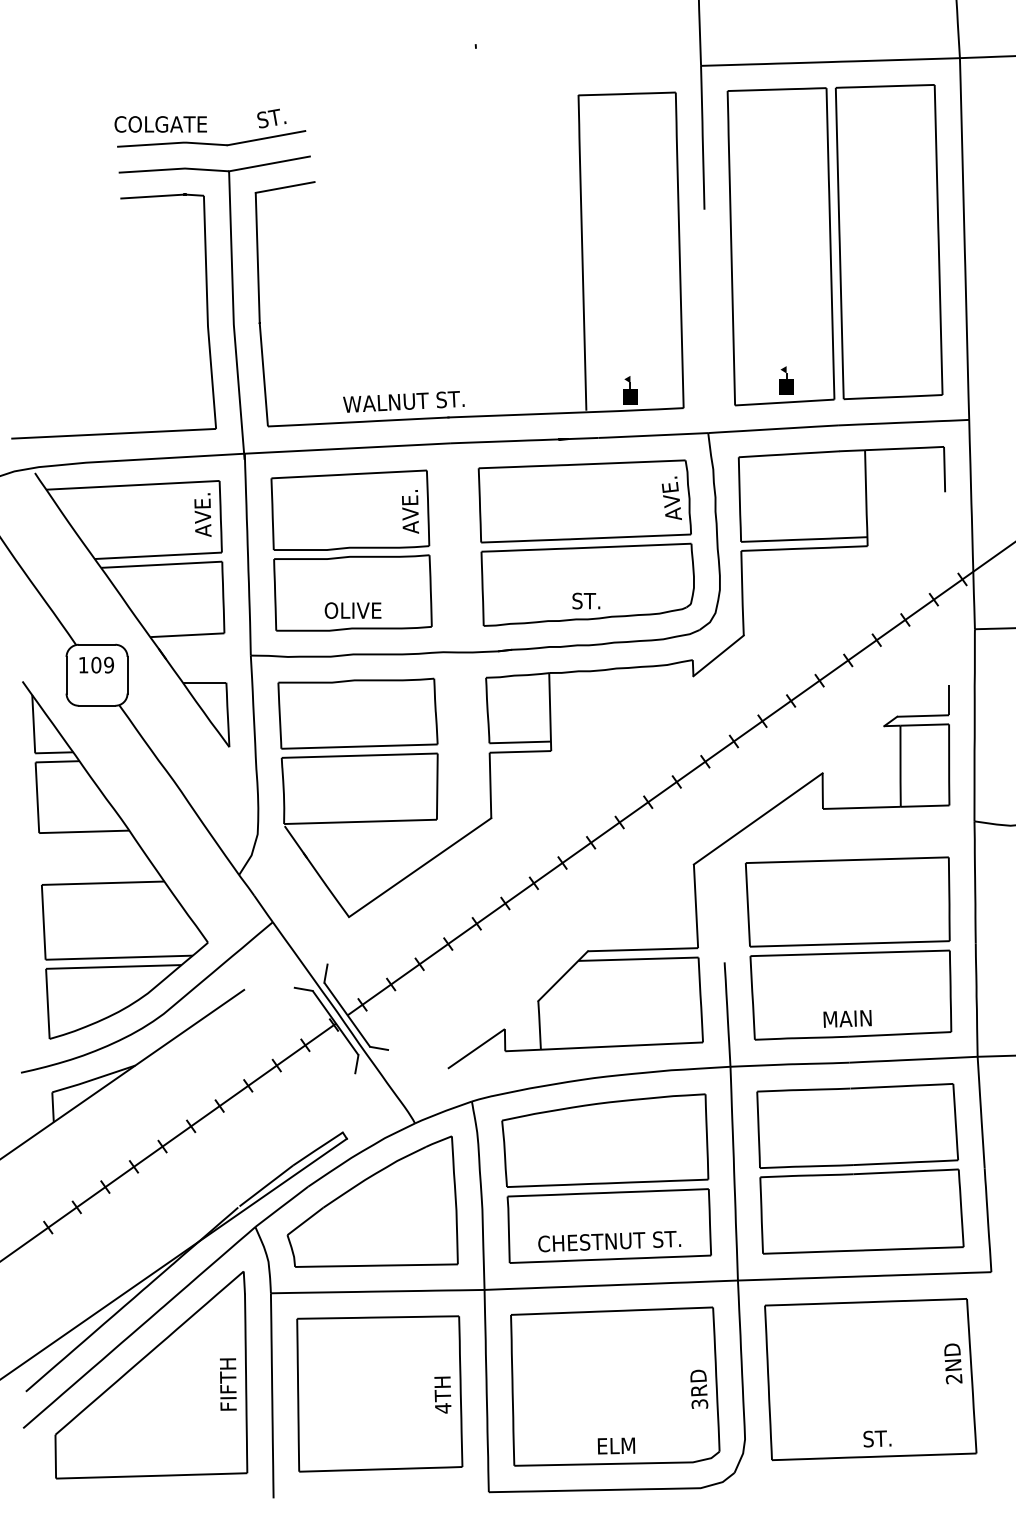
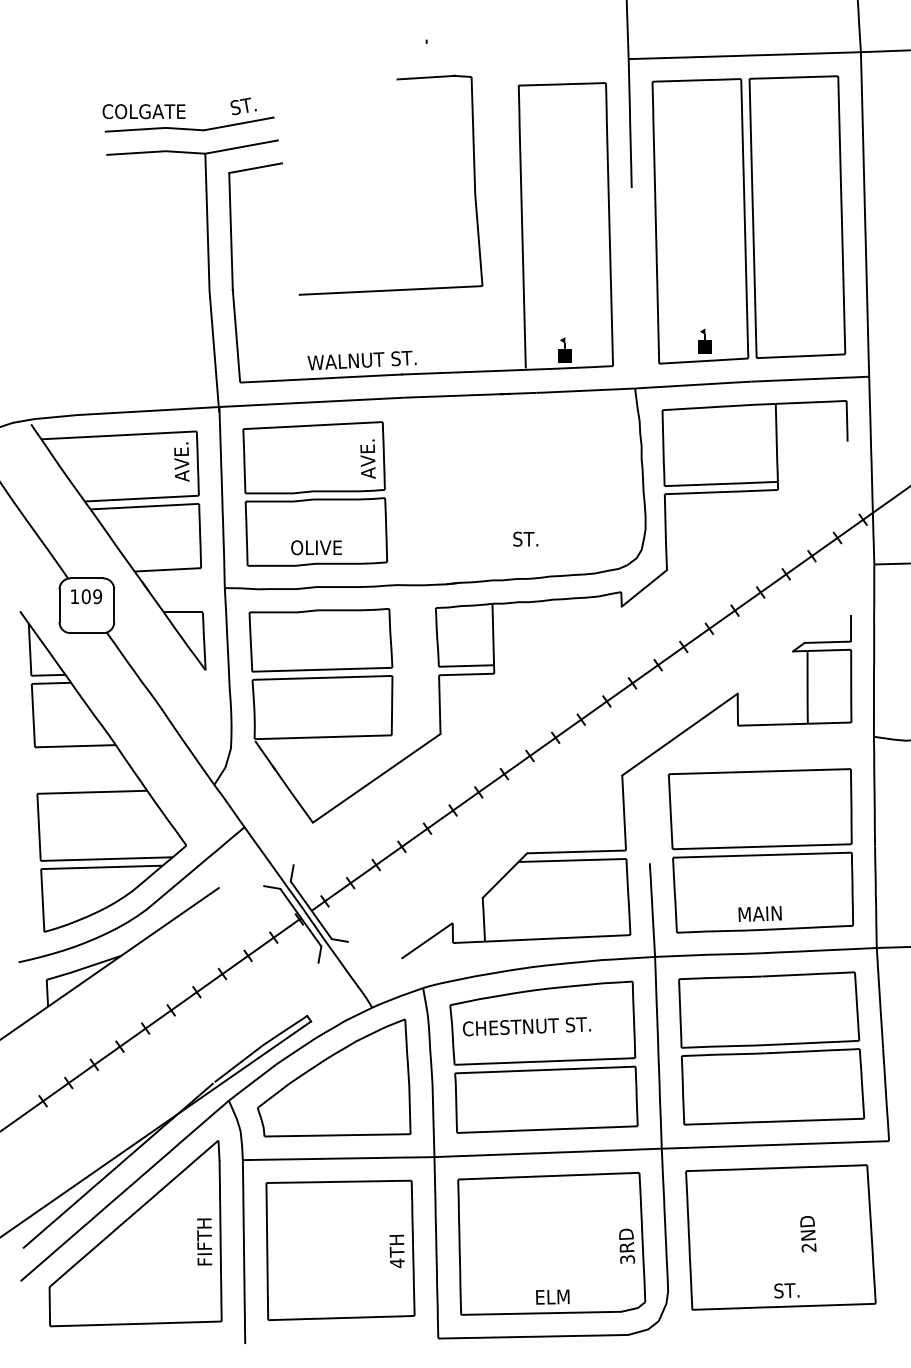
part: (206, 316) -> (473, 185), moved
part: (585, 542) -> (525, 486), removed
text: (609, 1241) -> (526, 1026), moved
text: (953, 1363) -> (808, 1233), moved

